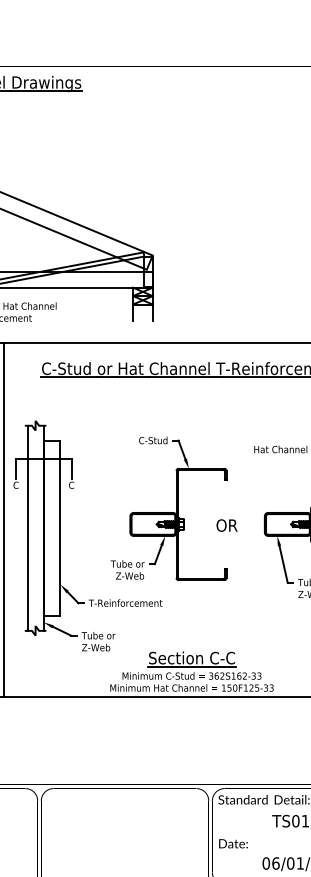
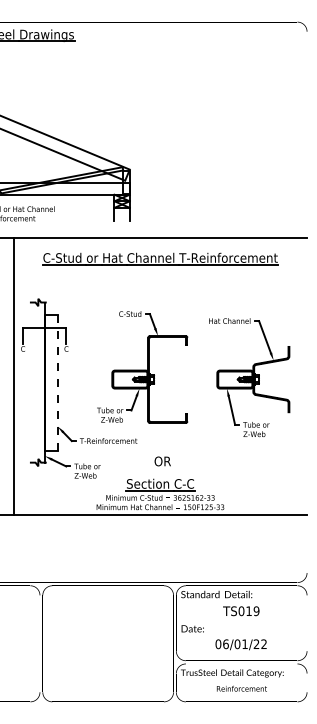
text: (226, 525) -> (162, 461), moved
line: (28, 528) -> (32, 382), removed
line: (60, 529) -> (57, 383), solid -> dashed

